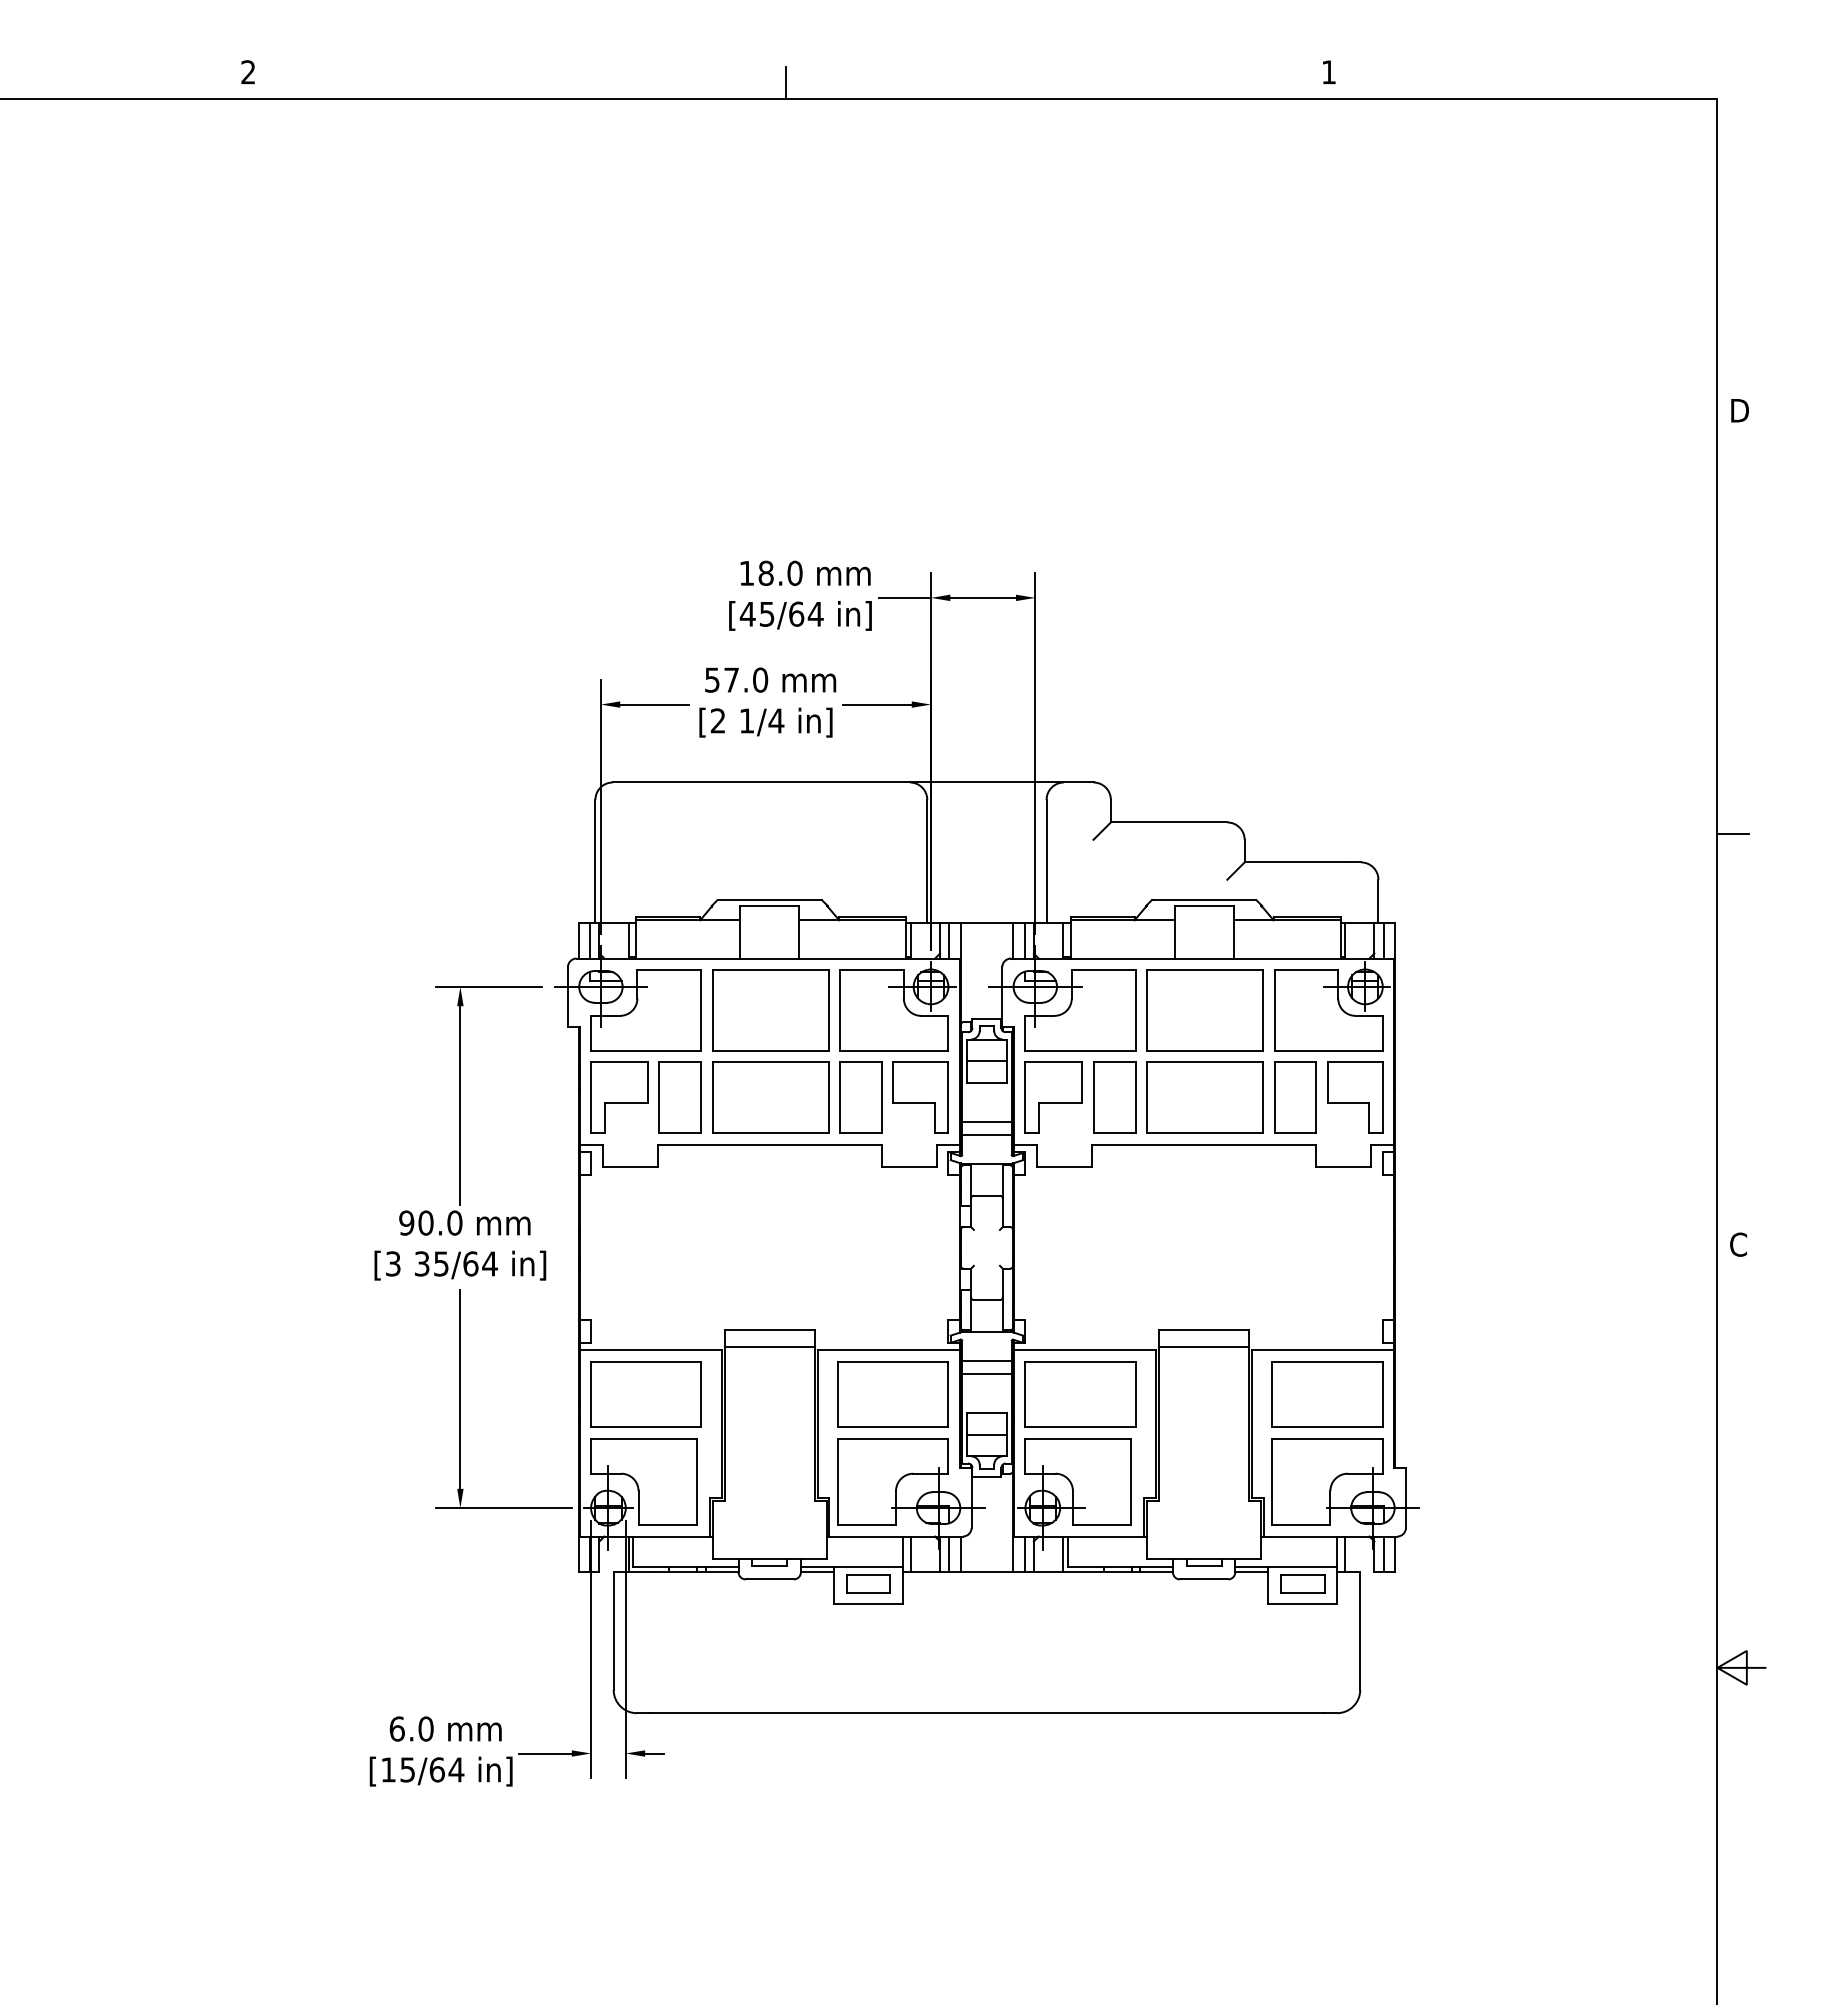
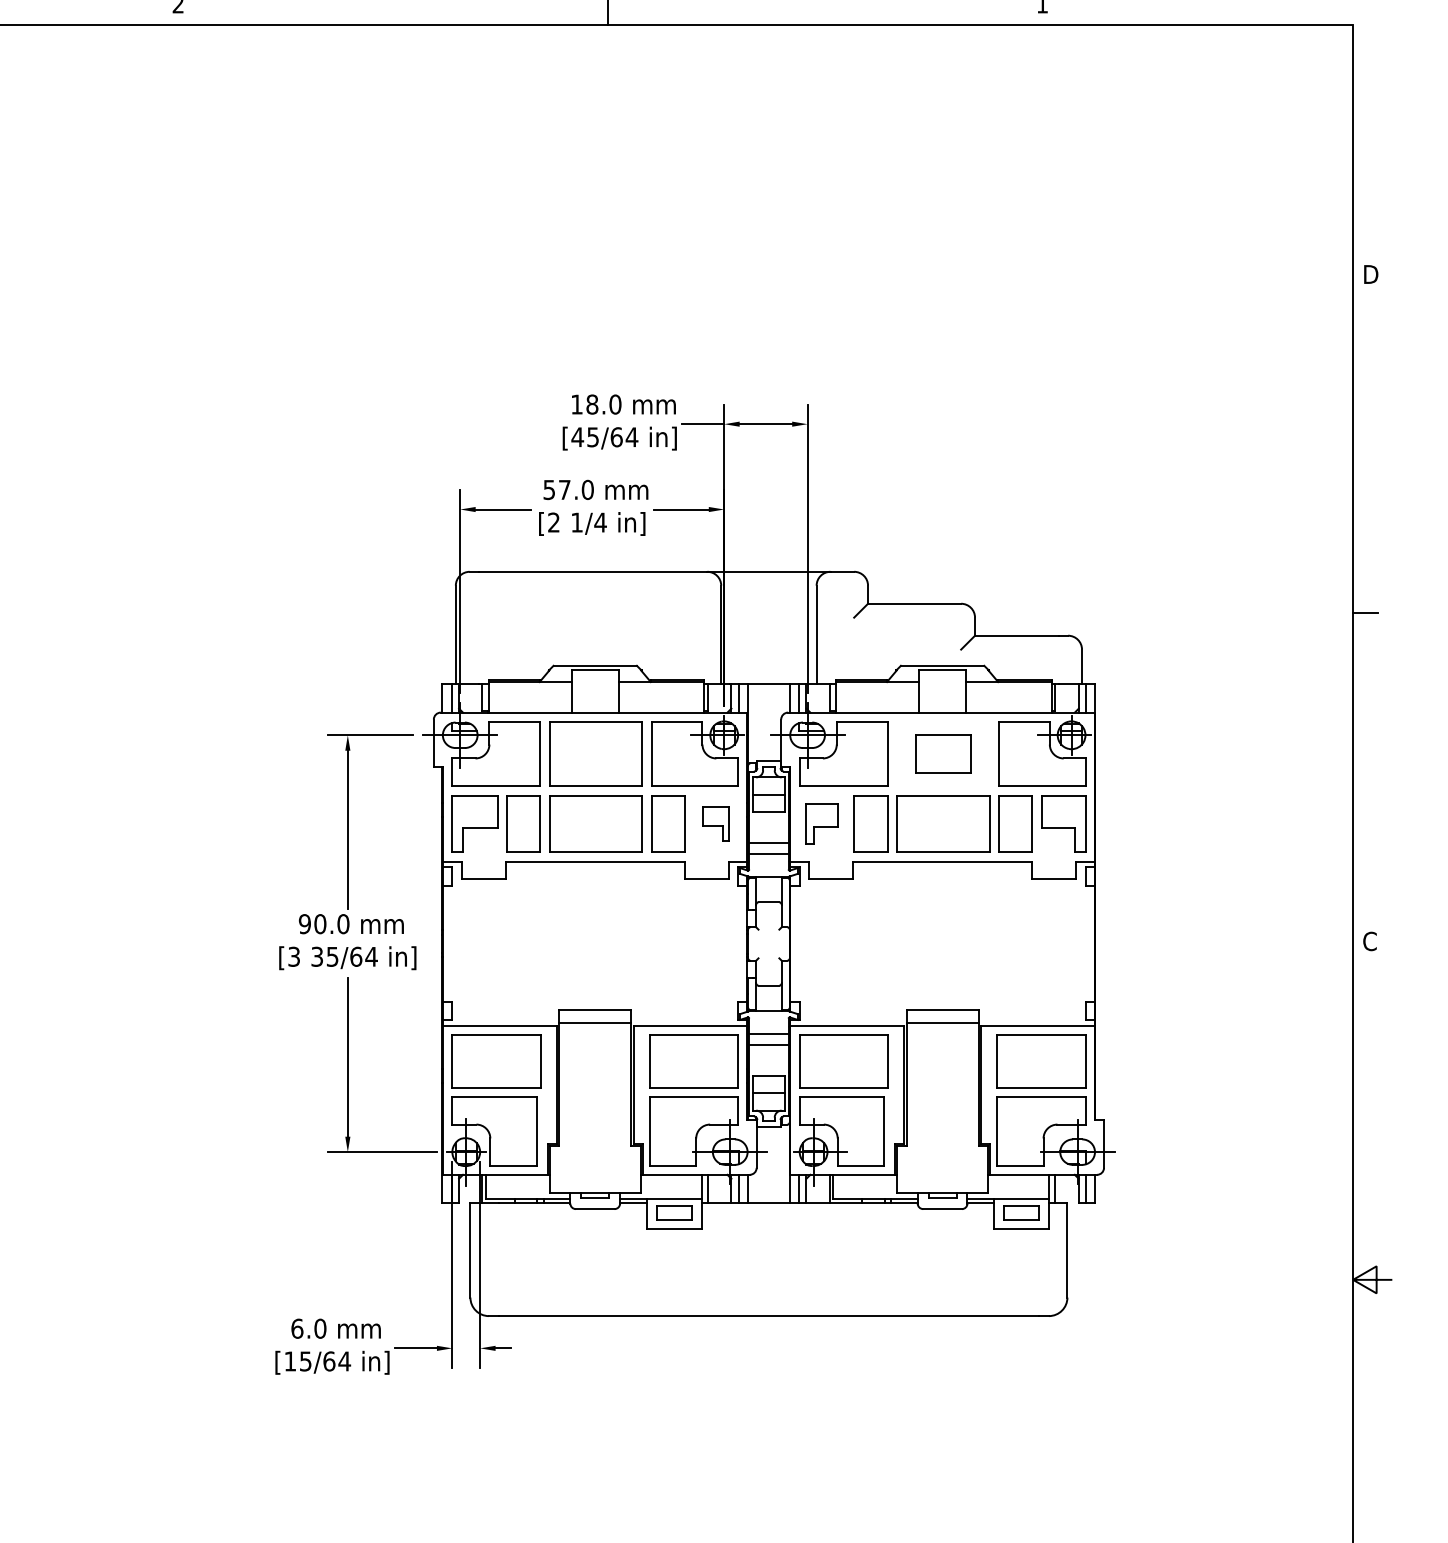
part: (1204, 1010) -> (942, 754), size x0.6
part: (920, 1097) -> (715, 823), size x0.6
part: (1053, 1097) -> (822, 823), size x0.7

